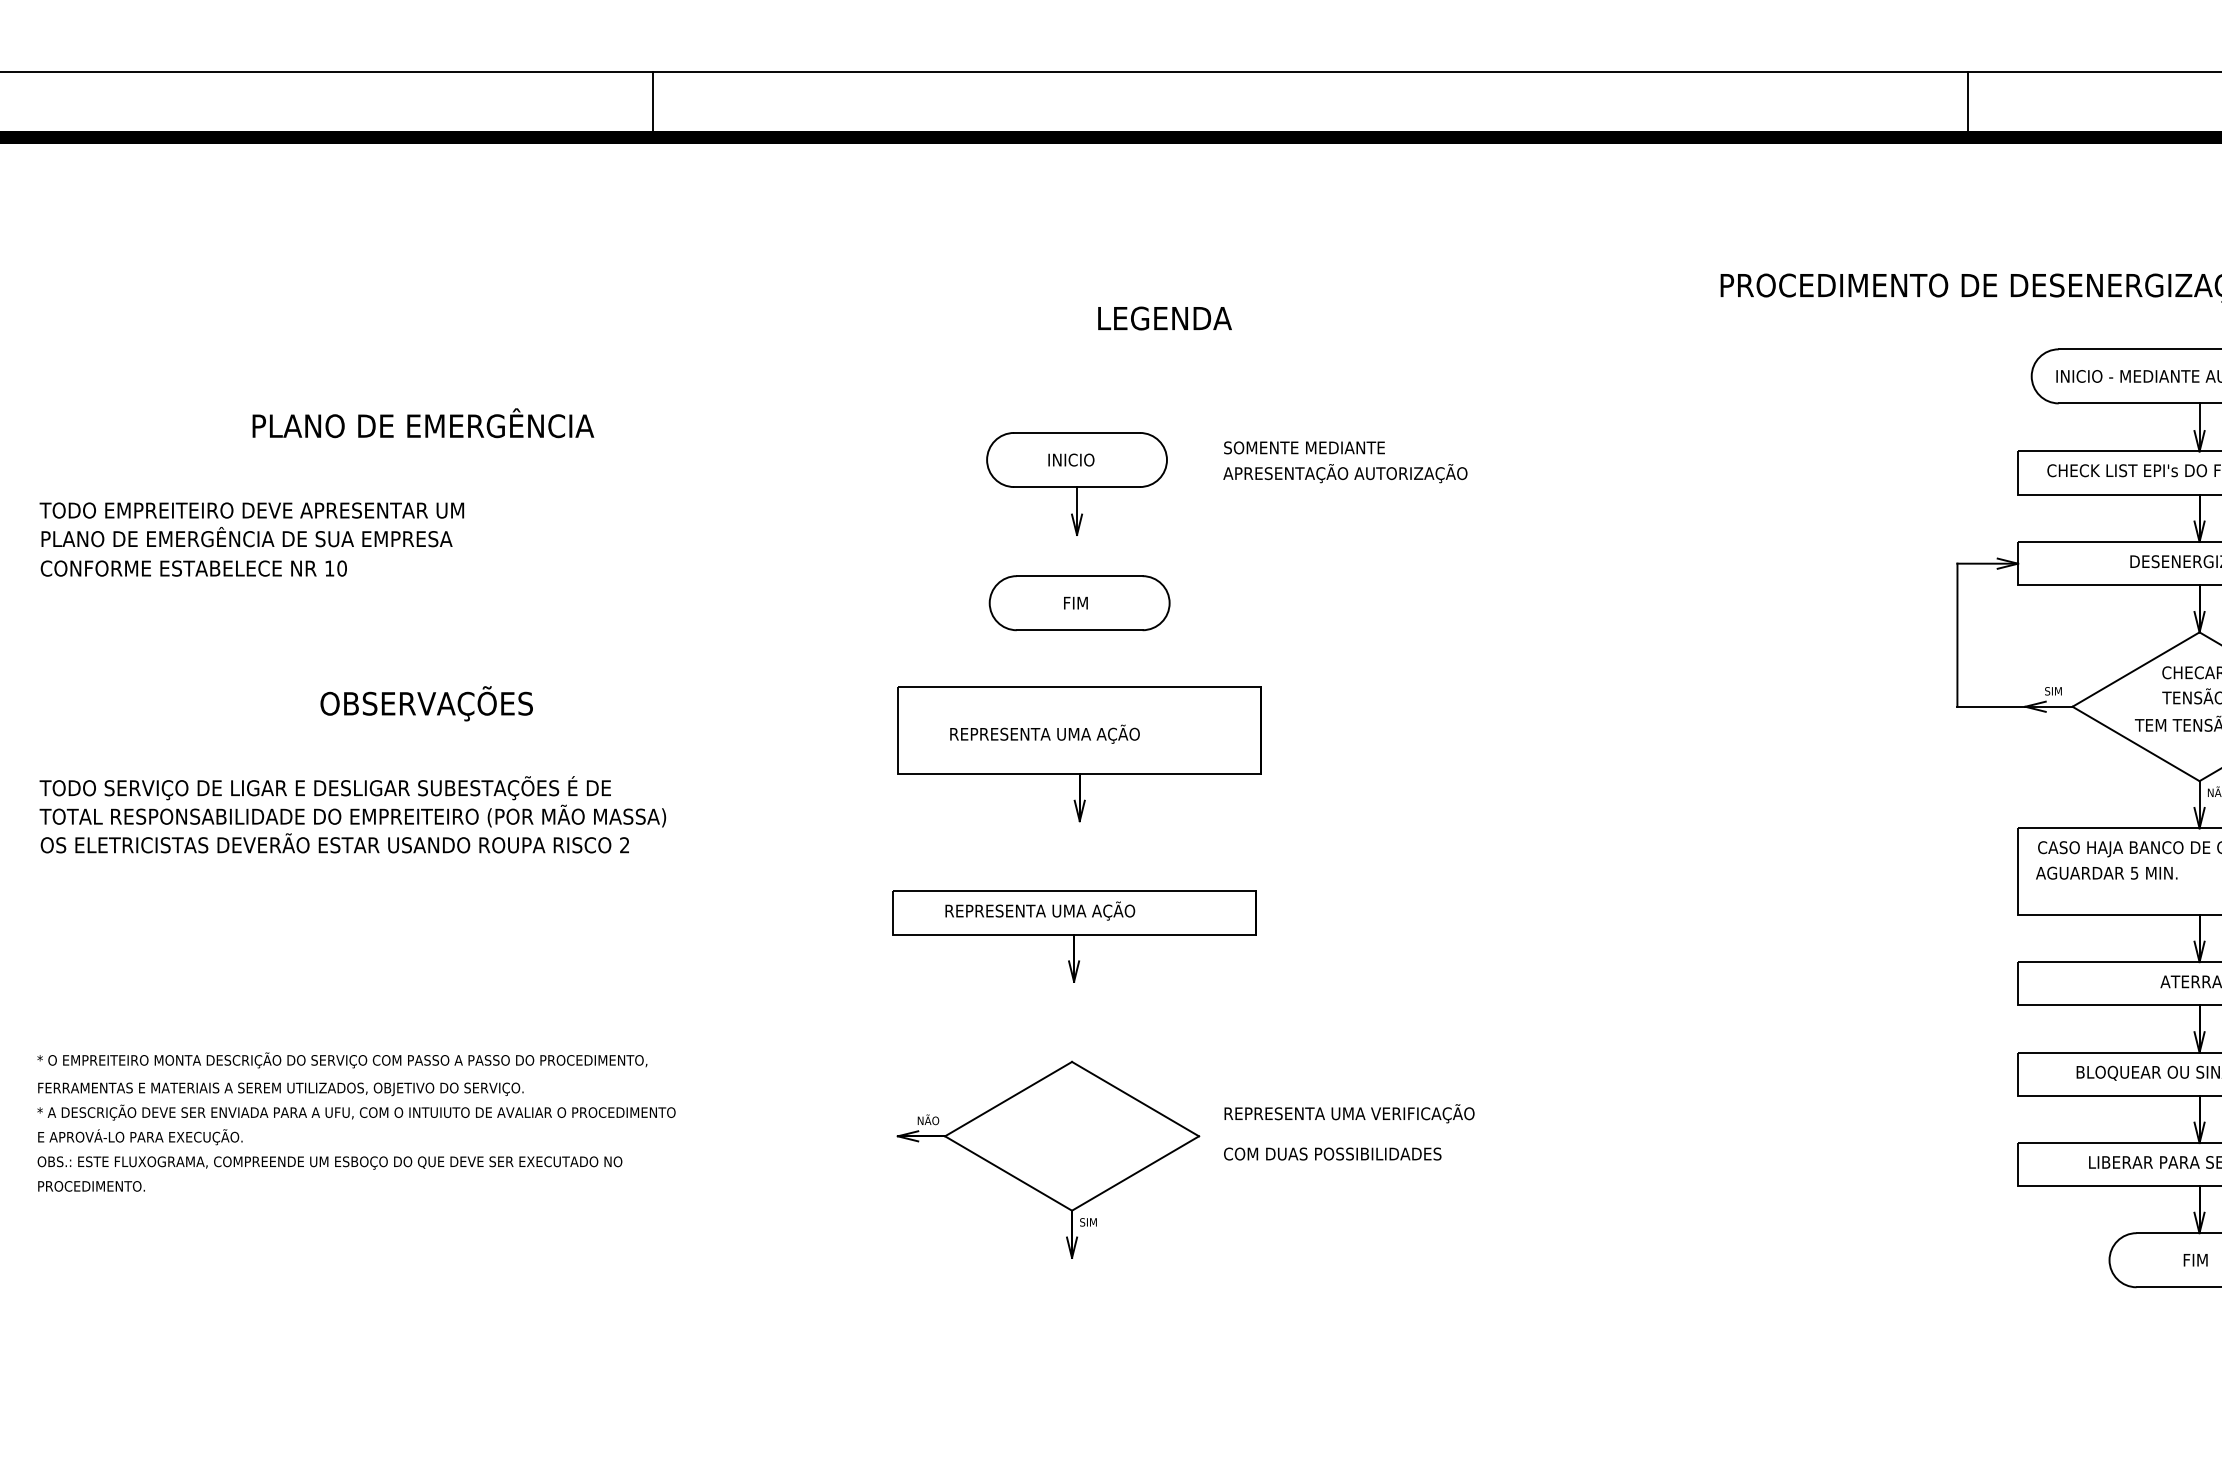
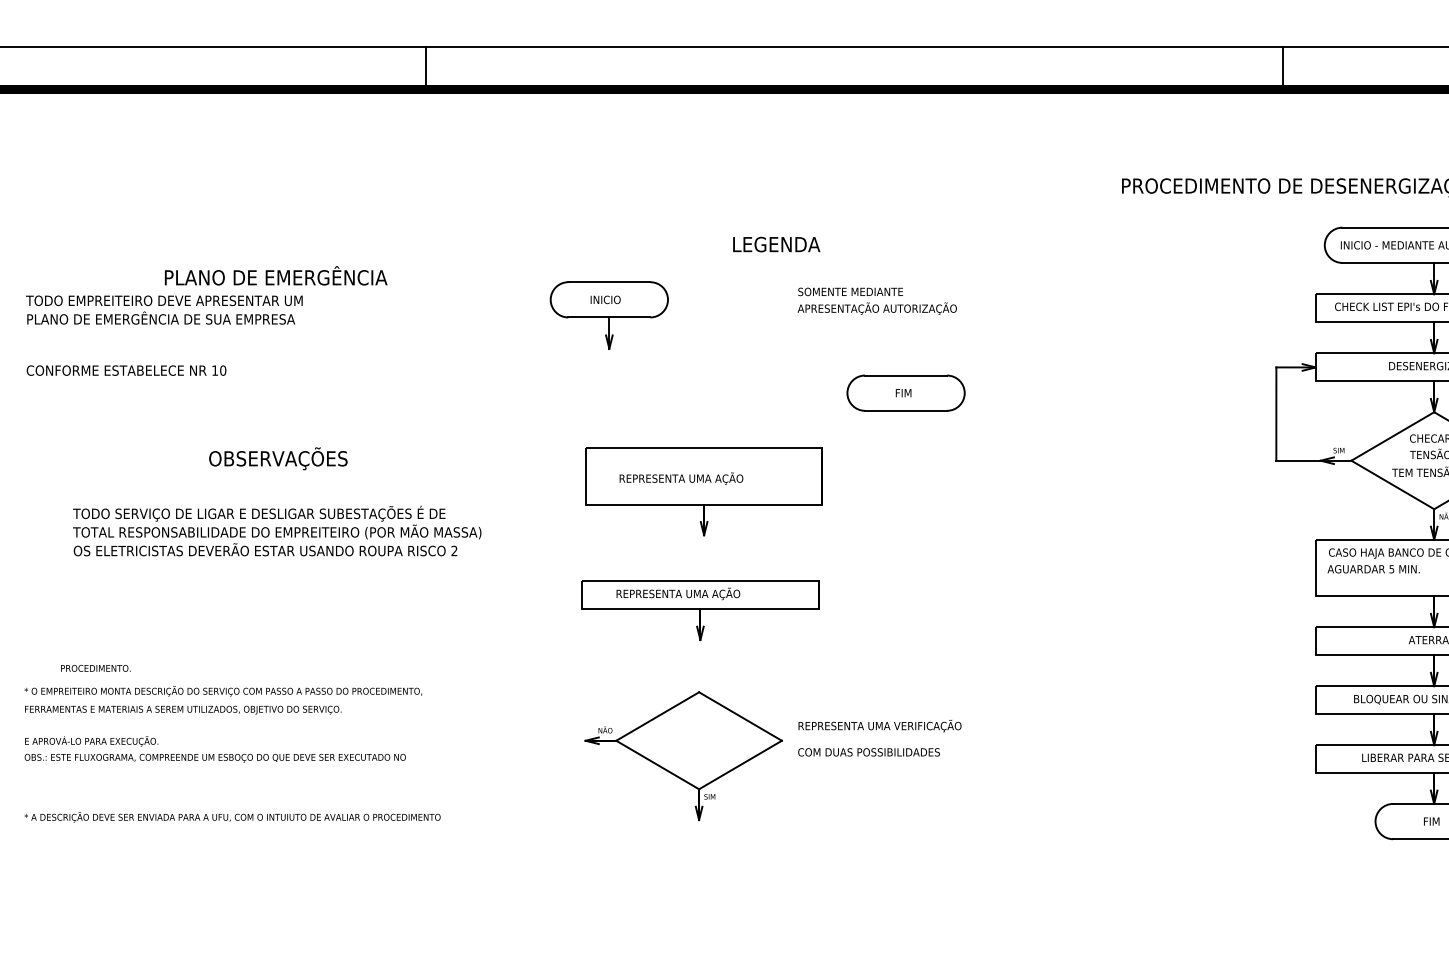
text: (1164, 318) -> (776, 244), moved
part: (1075, 484) -> (608, 315), moved
text: (252, 523) -> (164, 309), moved
part: (1078, 602) -> (905, 392), moved
text: (353, 813) -> (277, 530), moved
text: (356, 1112) -> (232, 817), moved
text: (91, 1186) -> (95, 668), moved

